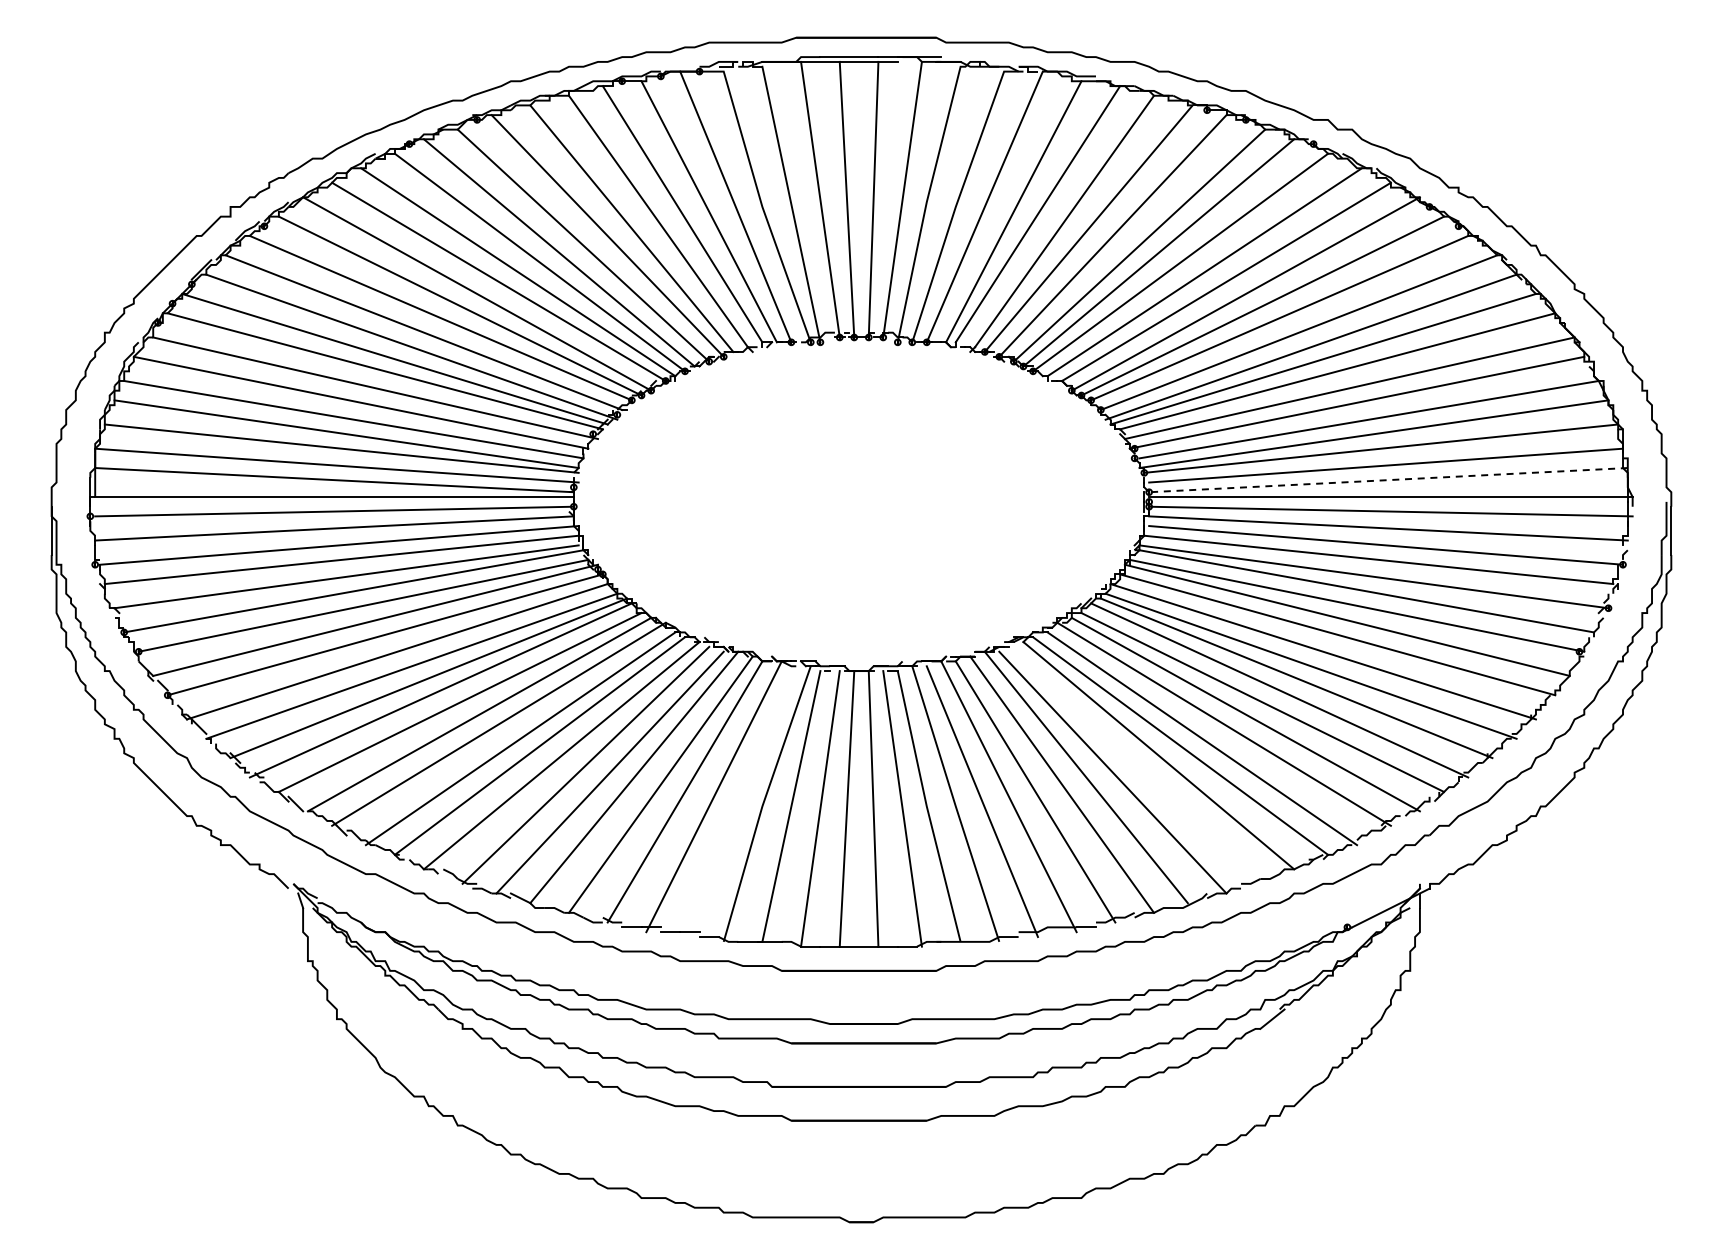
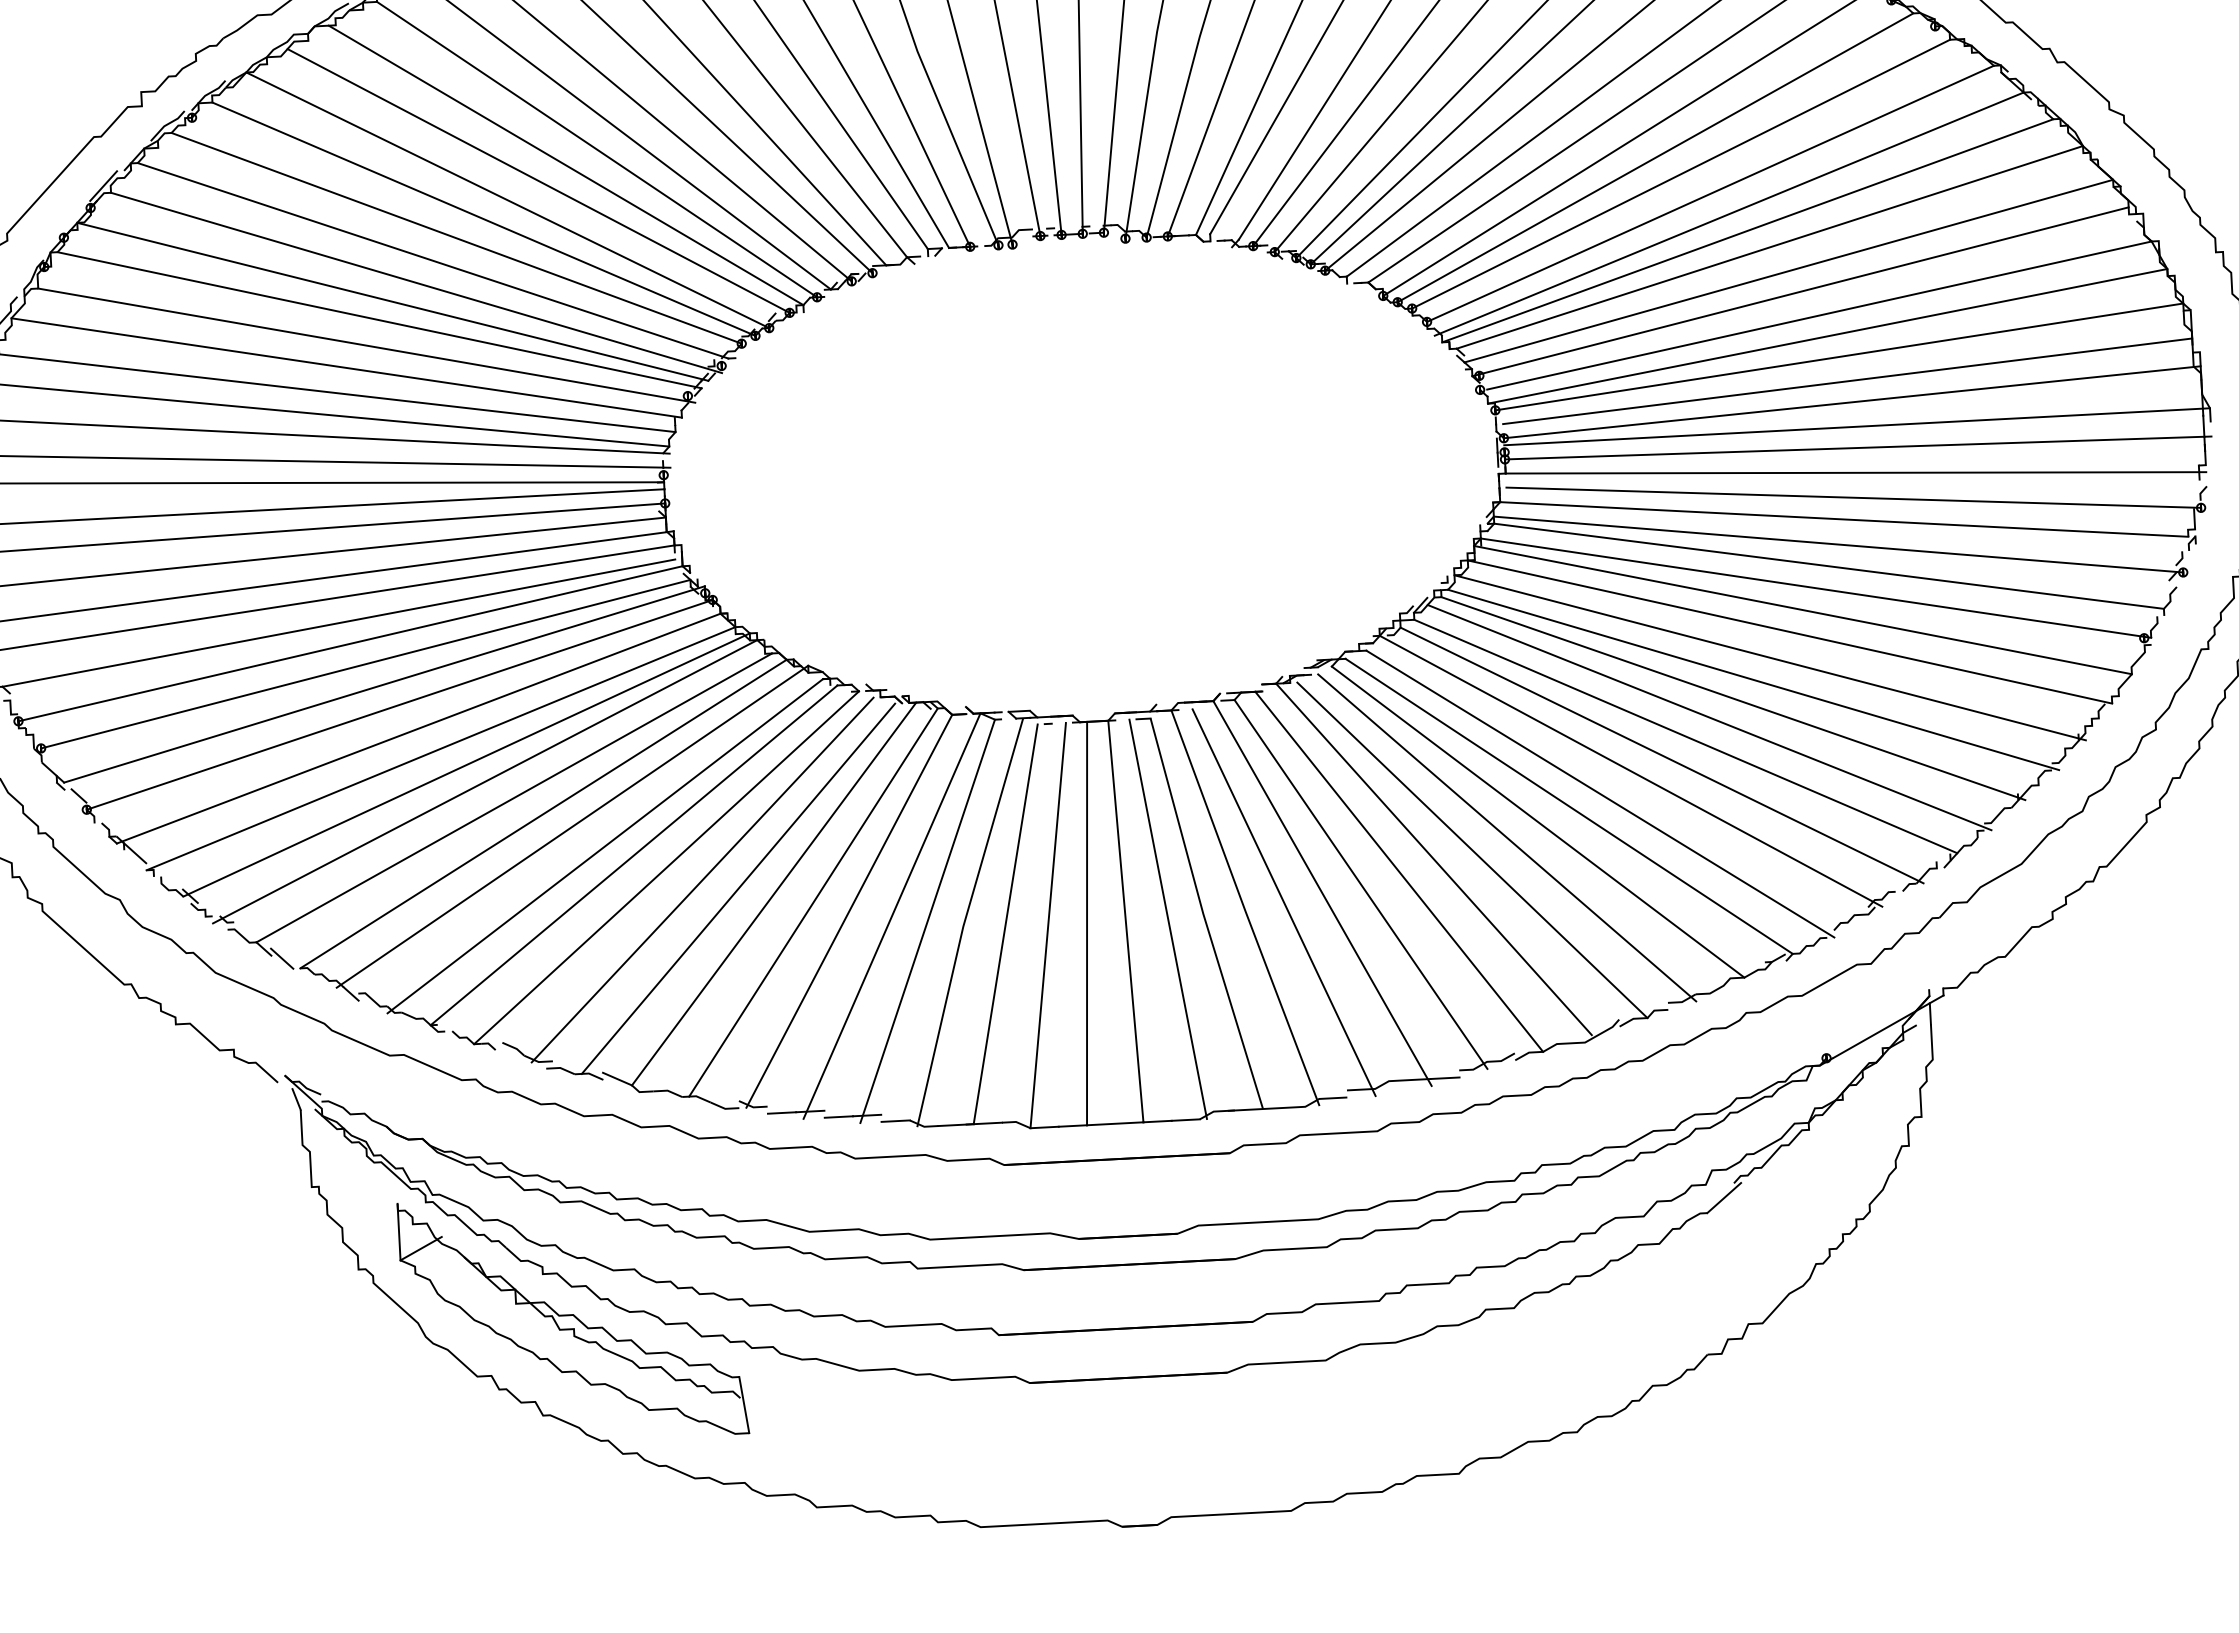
line: (1388, 480) -> (1852, 402), dashed -> solid
line: (1136, 764) -> (1506, 836), added
line: (738, 801) -> (928, 921), added
part: (481, 1060) -> (572, 1318), added

